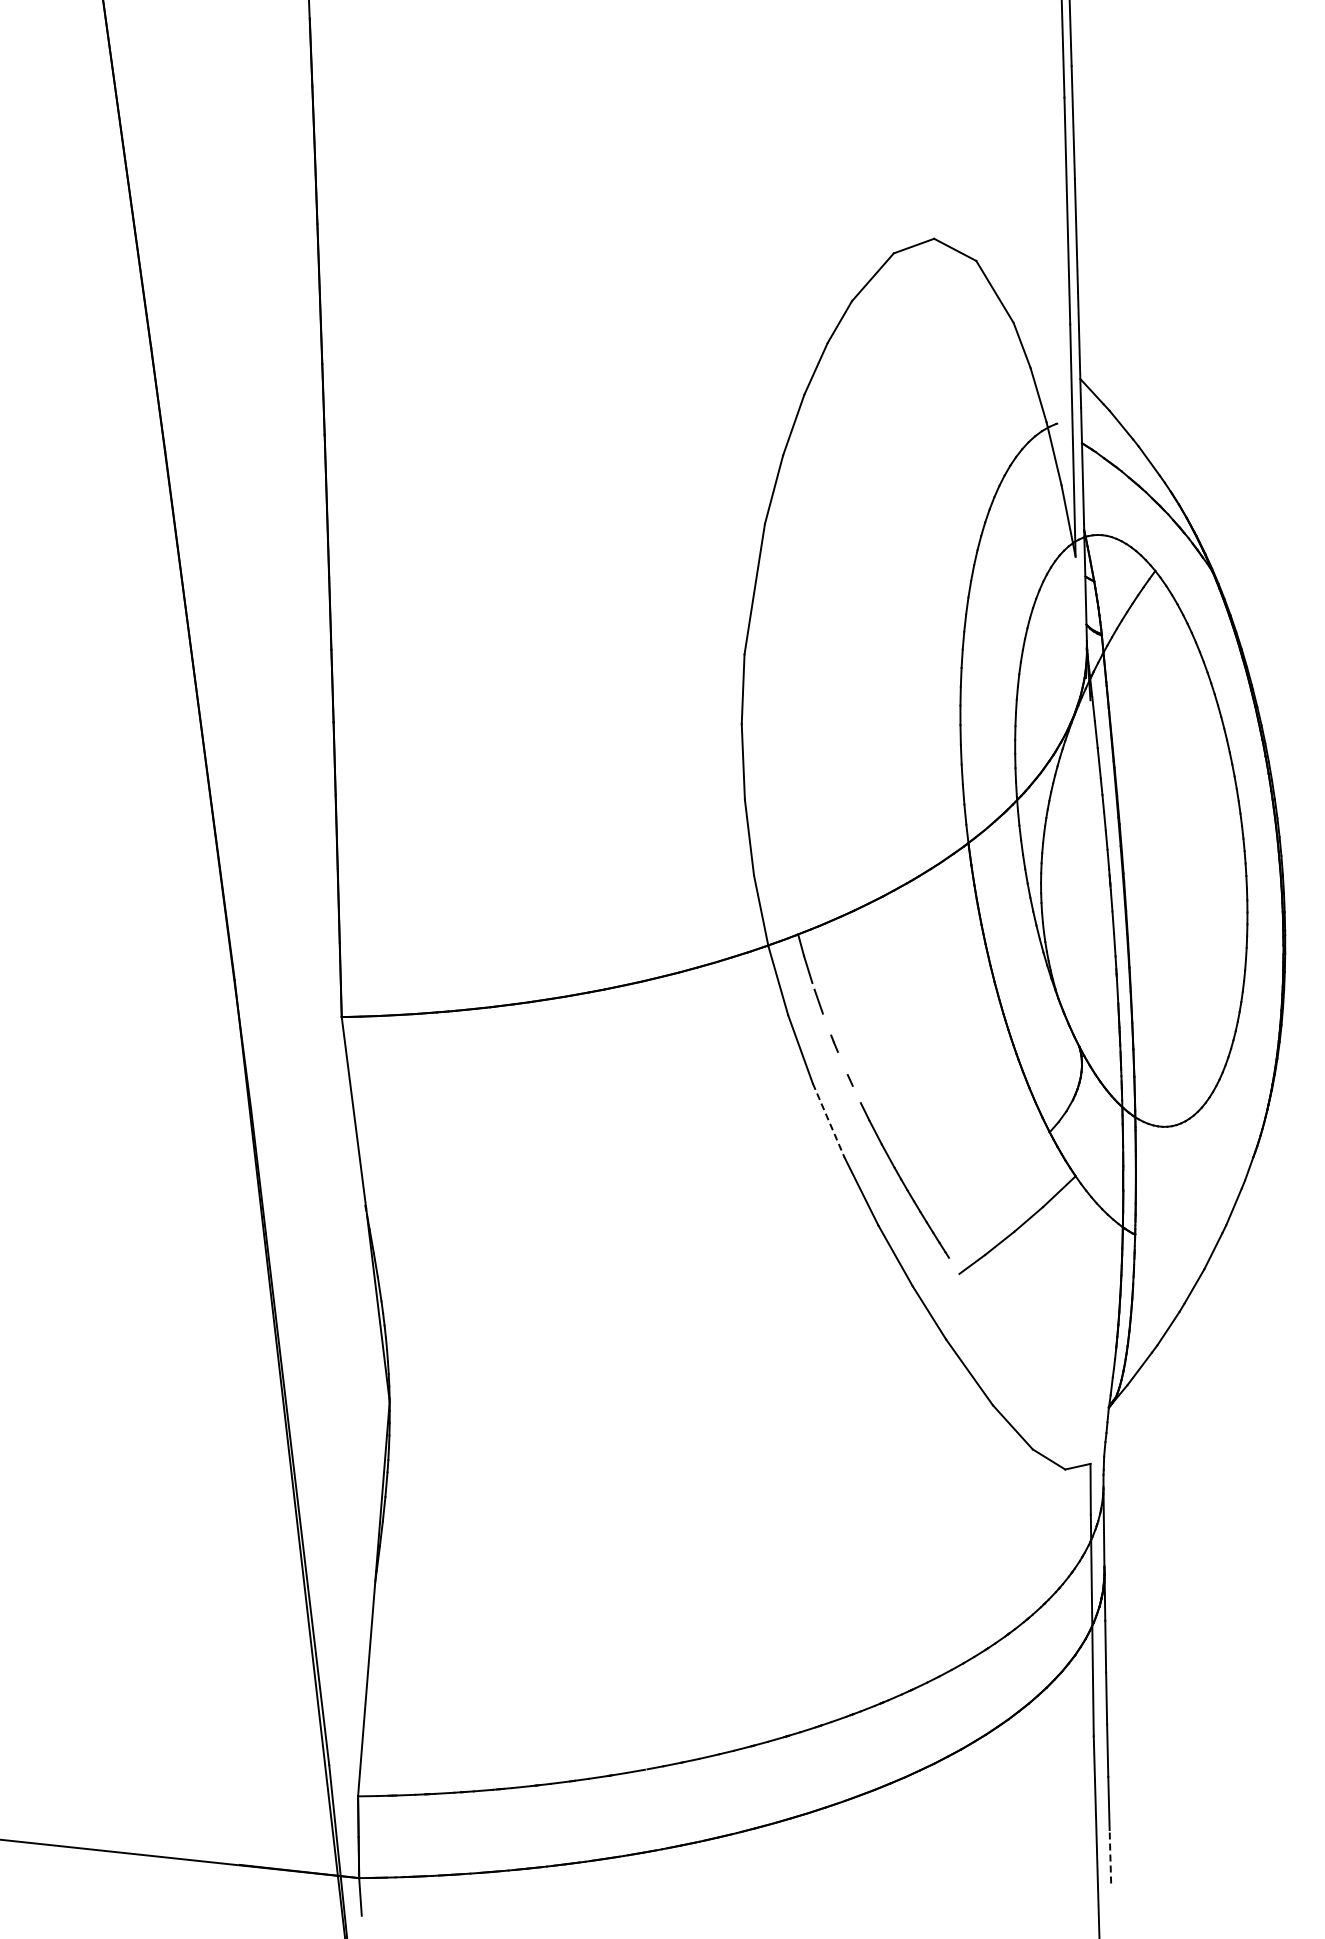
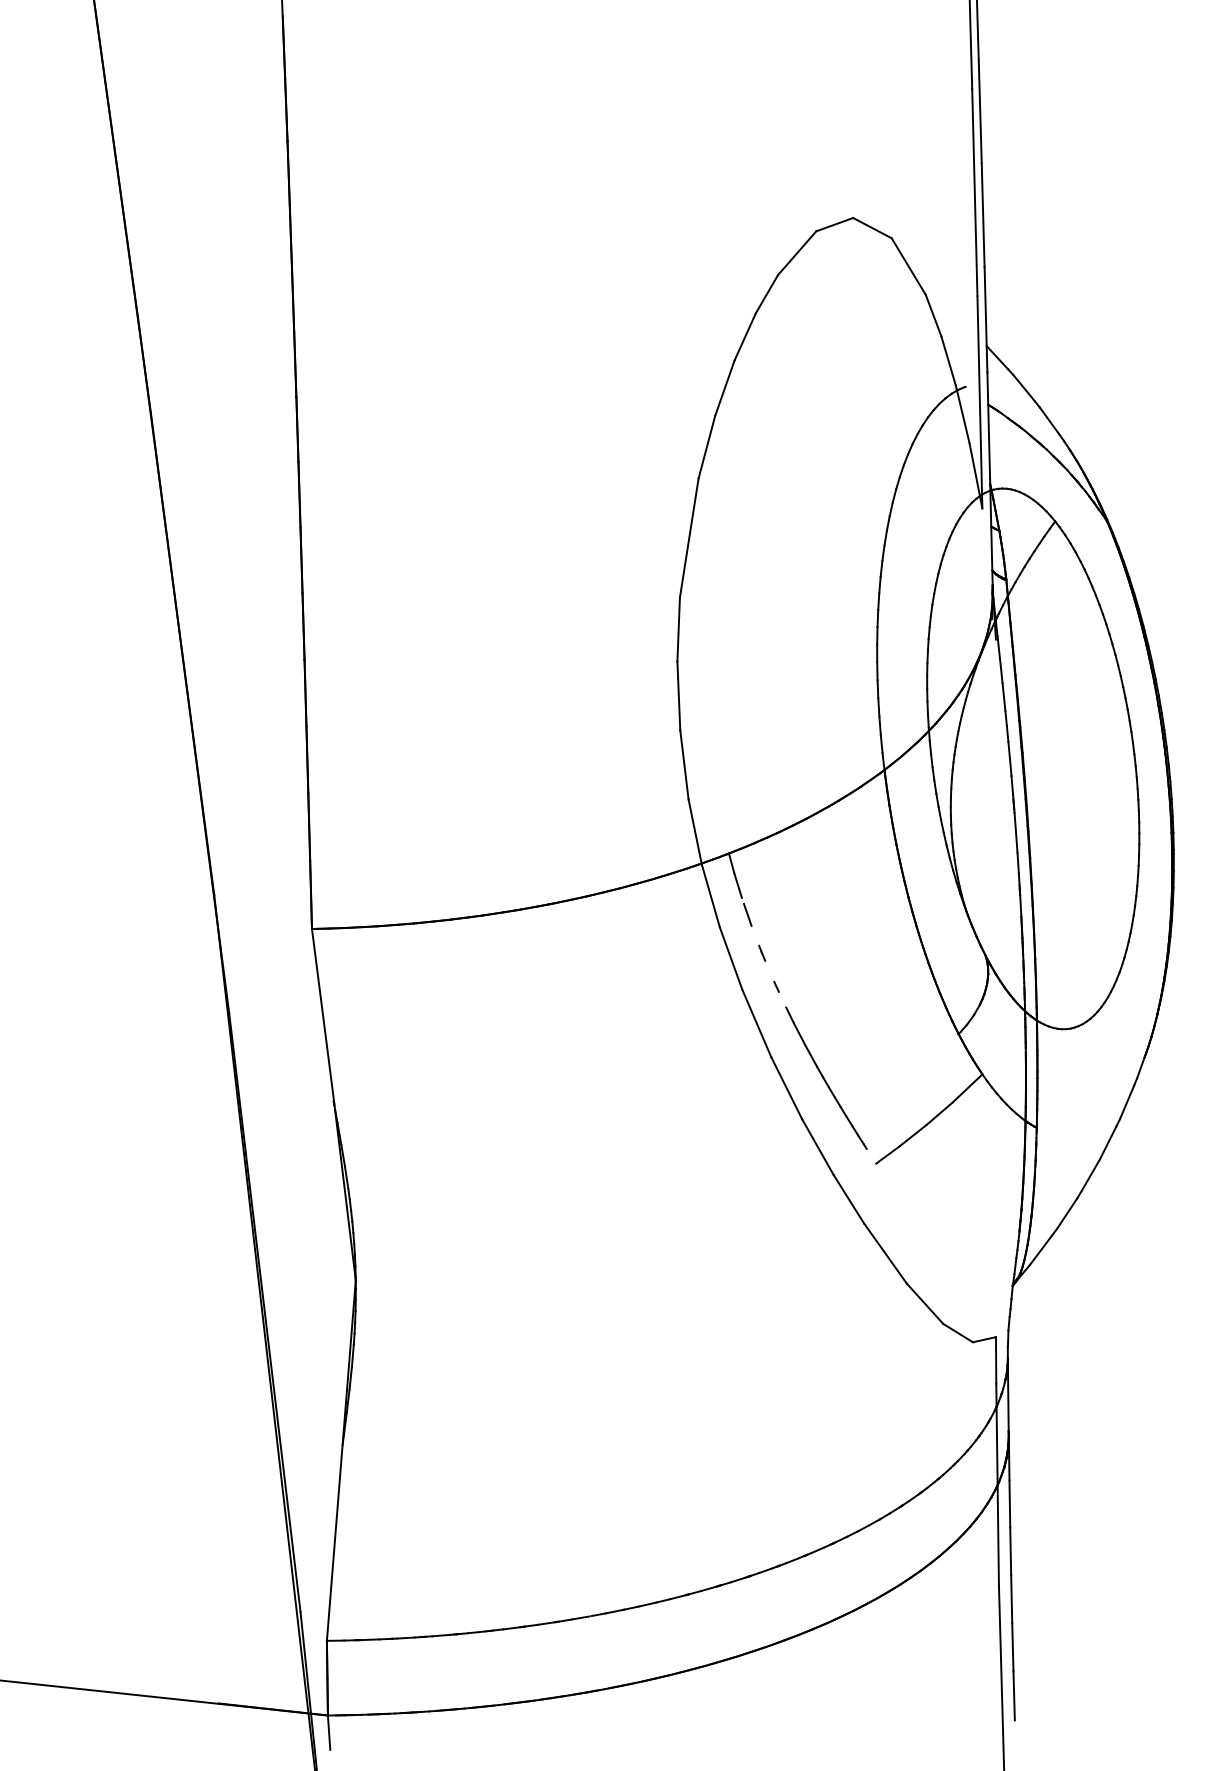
line: (828, 1120) -> (756, 1023), dashed -> solid
line: (1110, 1856) -> (1014, 1695), dashed -> solid

